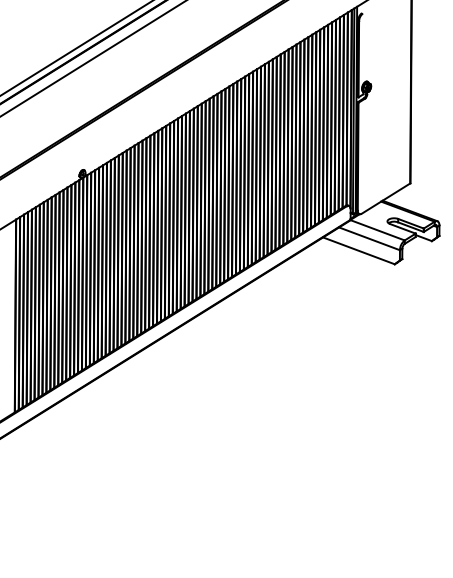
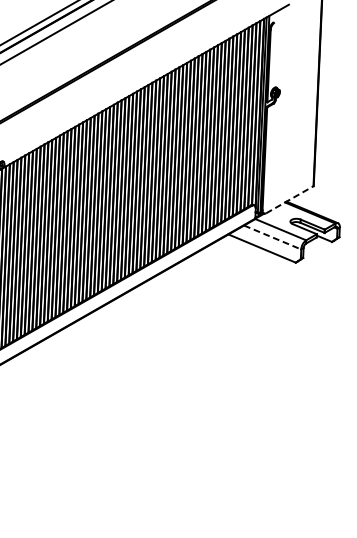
line: (385, 198) -> (289, 199), solid -> dashed
line: (370, 239) -> (273, 238), solid -> dashed

